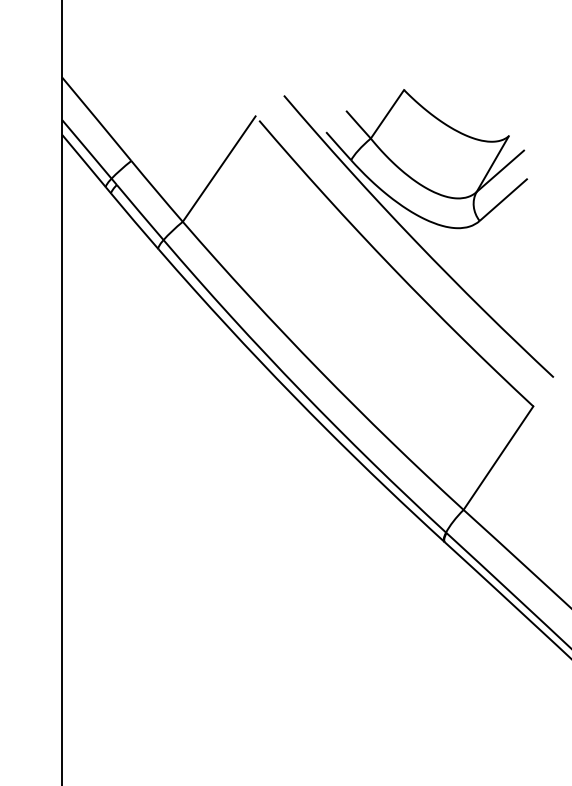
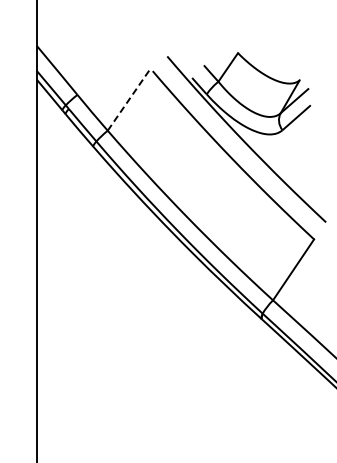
line: (219, 168) -> (129, 99), solid -> dashed

